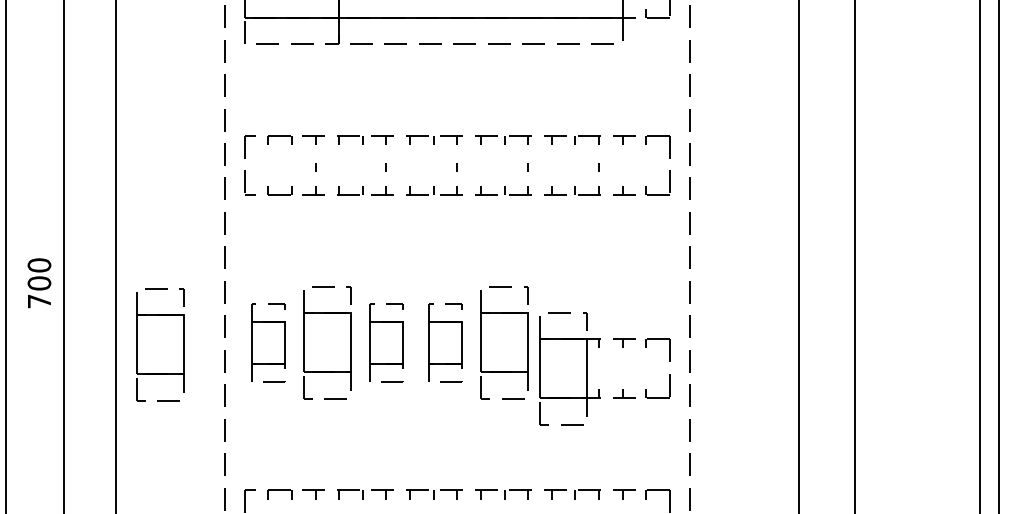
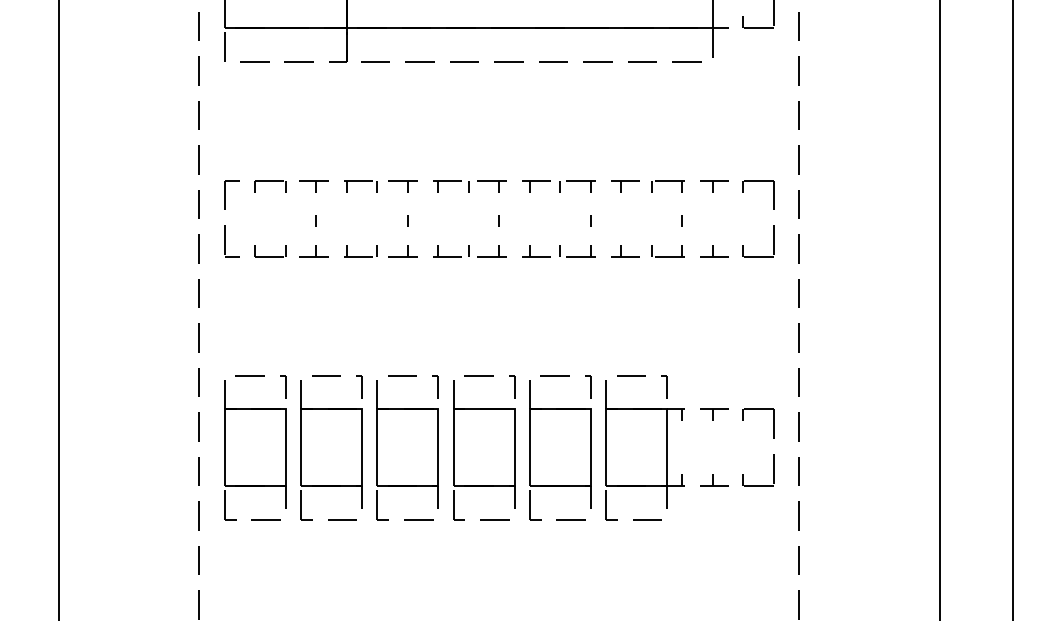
part: (268, 342) -> (255, 447), size x1.43
part: (386, 342) -> (407, 447), size x1.43
part: (445, 342) -> (483, 447), size x1.43
part: (160, 344) -> (116, 449), removed
part: (587, 368) -> (667, 447), moved

